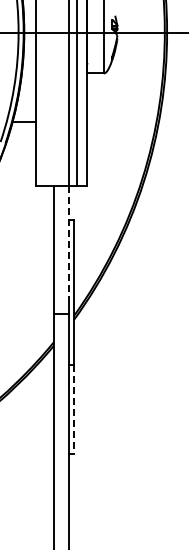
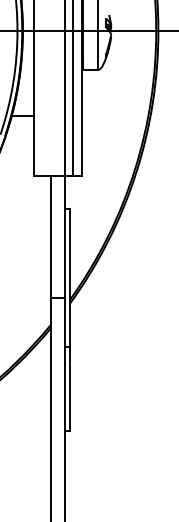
line: (69, 241) -> (65, 229), dashed -> solid
line: (73, 410) -> (69, 389), dashed -> solid

